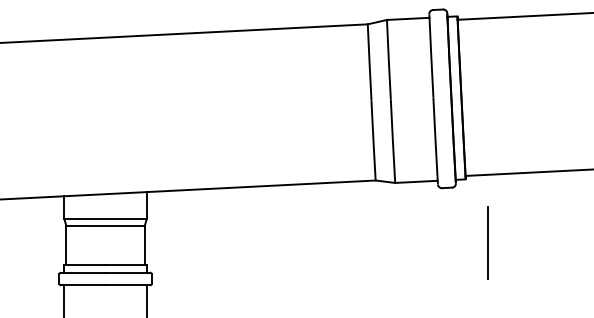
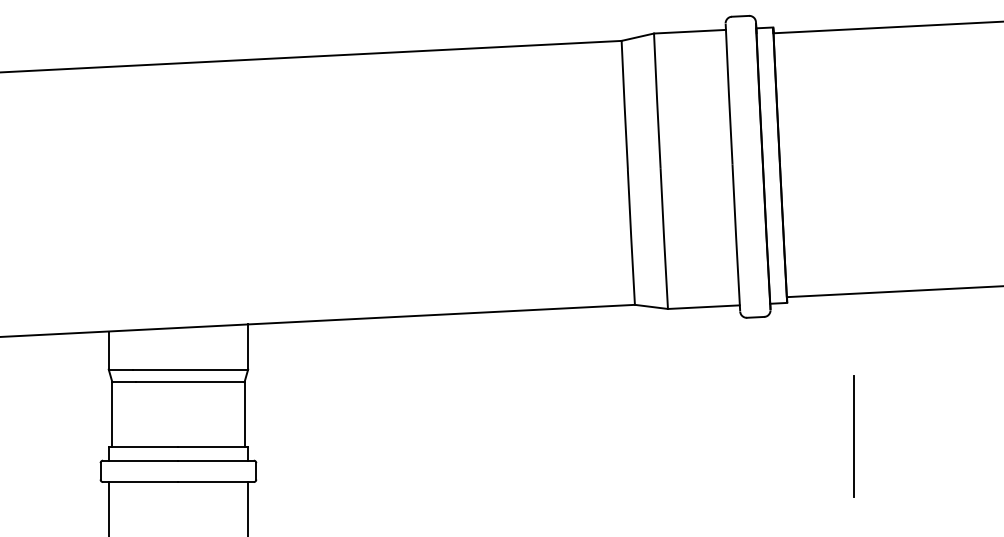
line: (487, 242) -> (852, 434), moved

